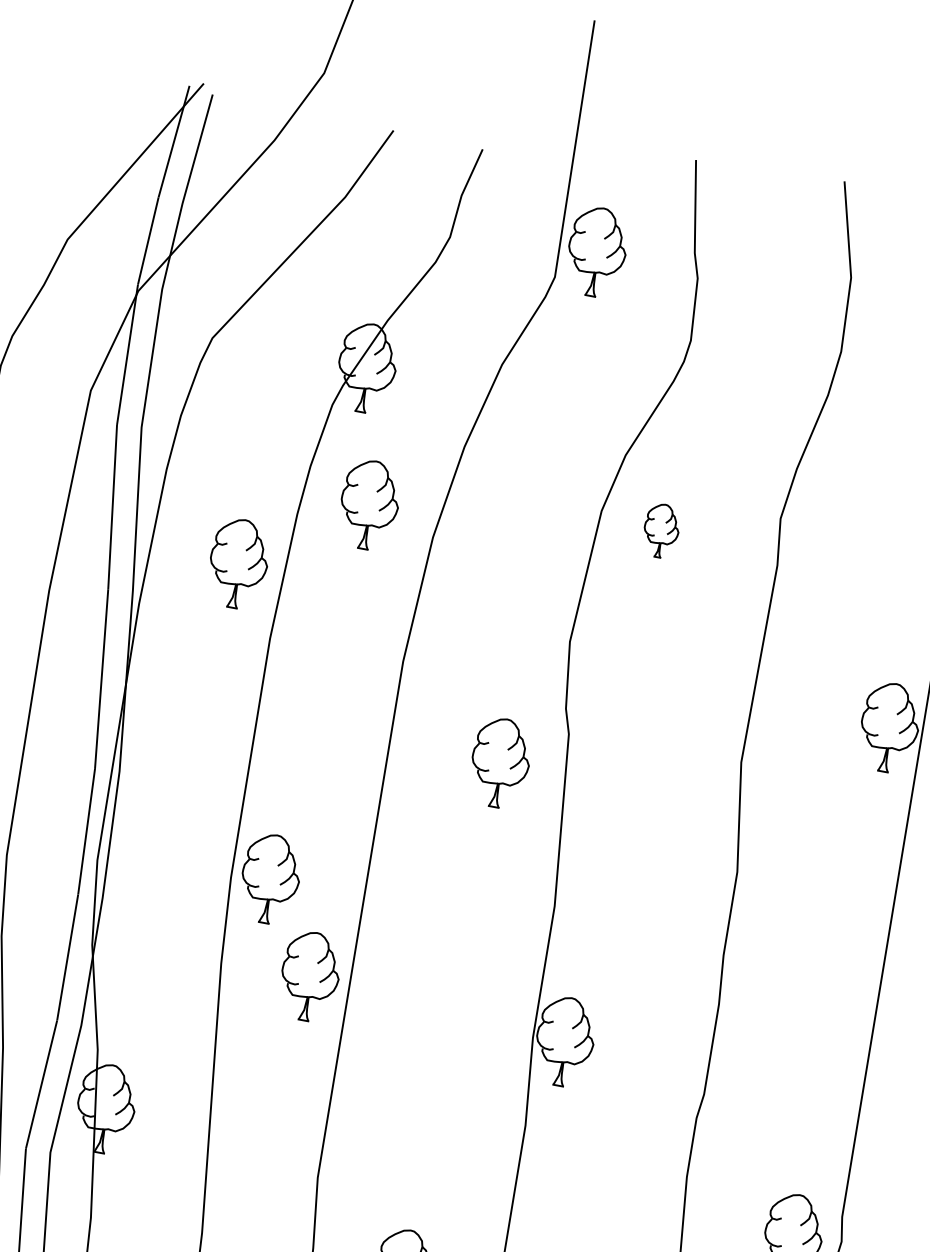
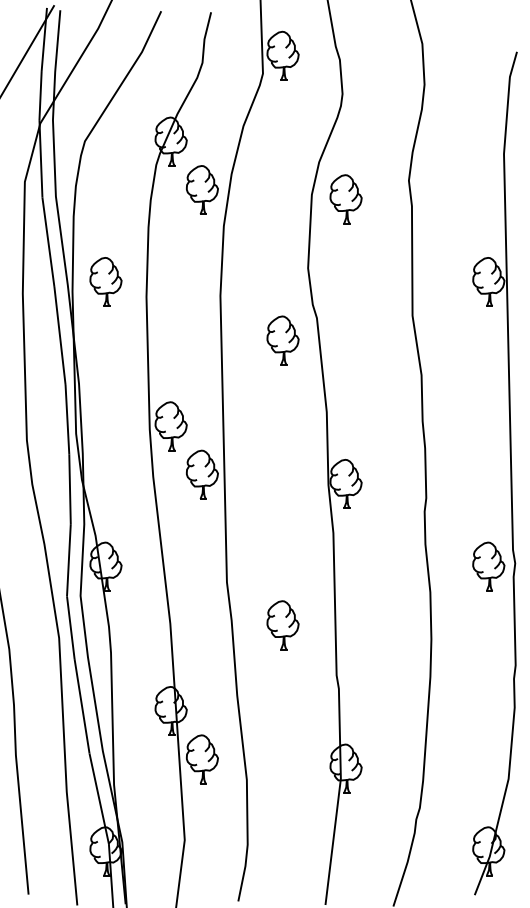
part: (369, 503) -> (202, 189), moved
part: (660, 530) -> (345, 199), size x1.67
part: (237, 562) -> (105, 281), moved

